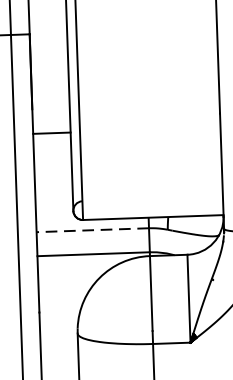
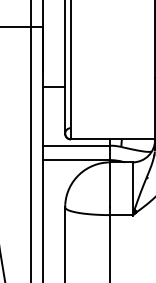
line: (92, 229) -> (76, 145), dashed -> solid

